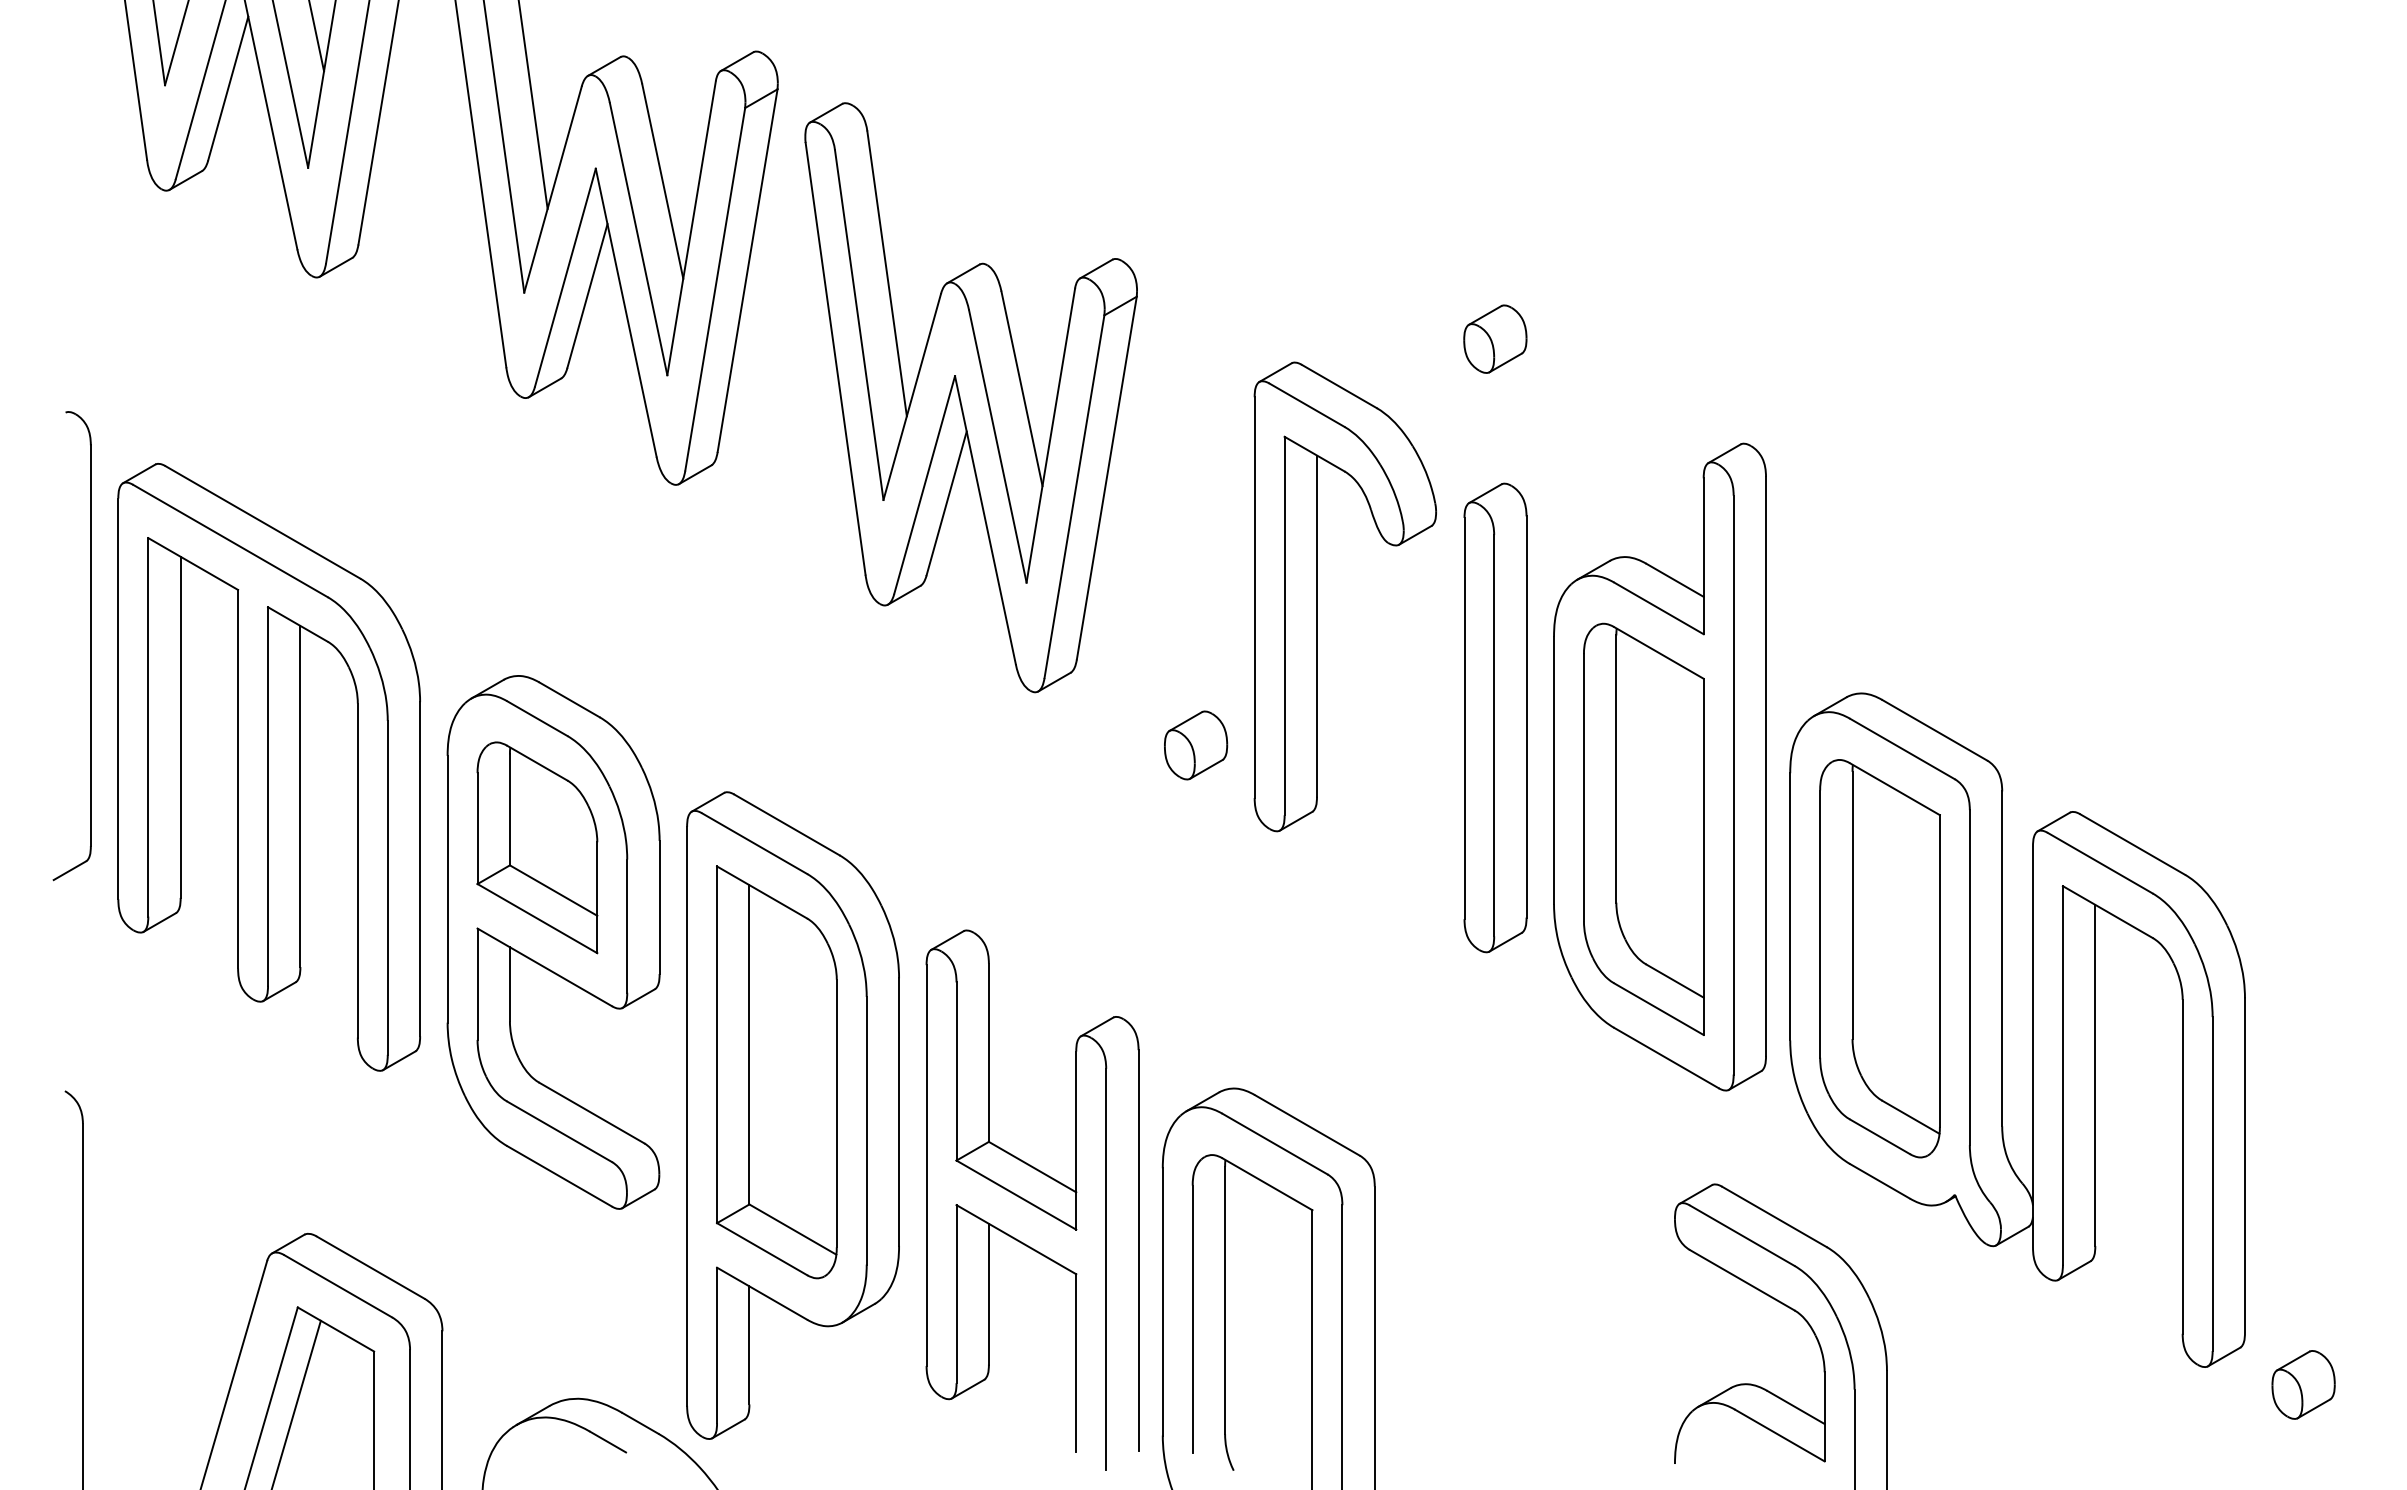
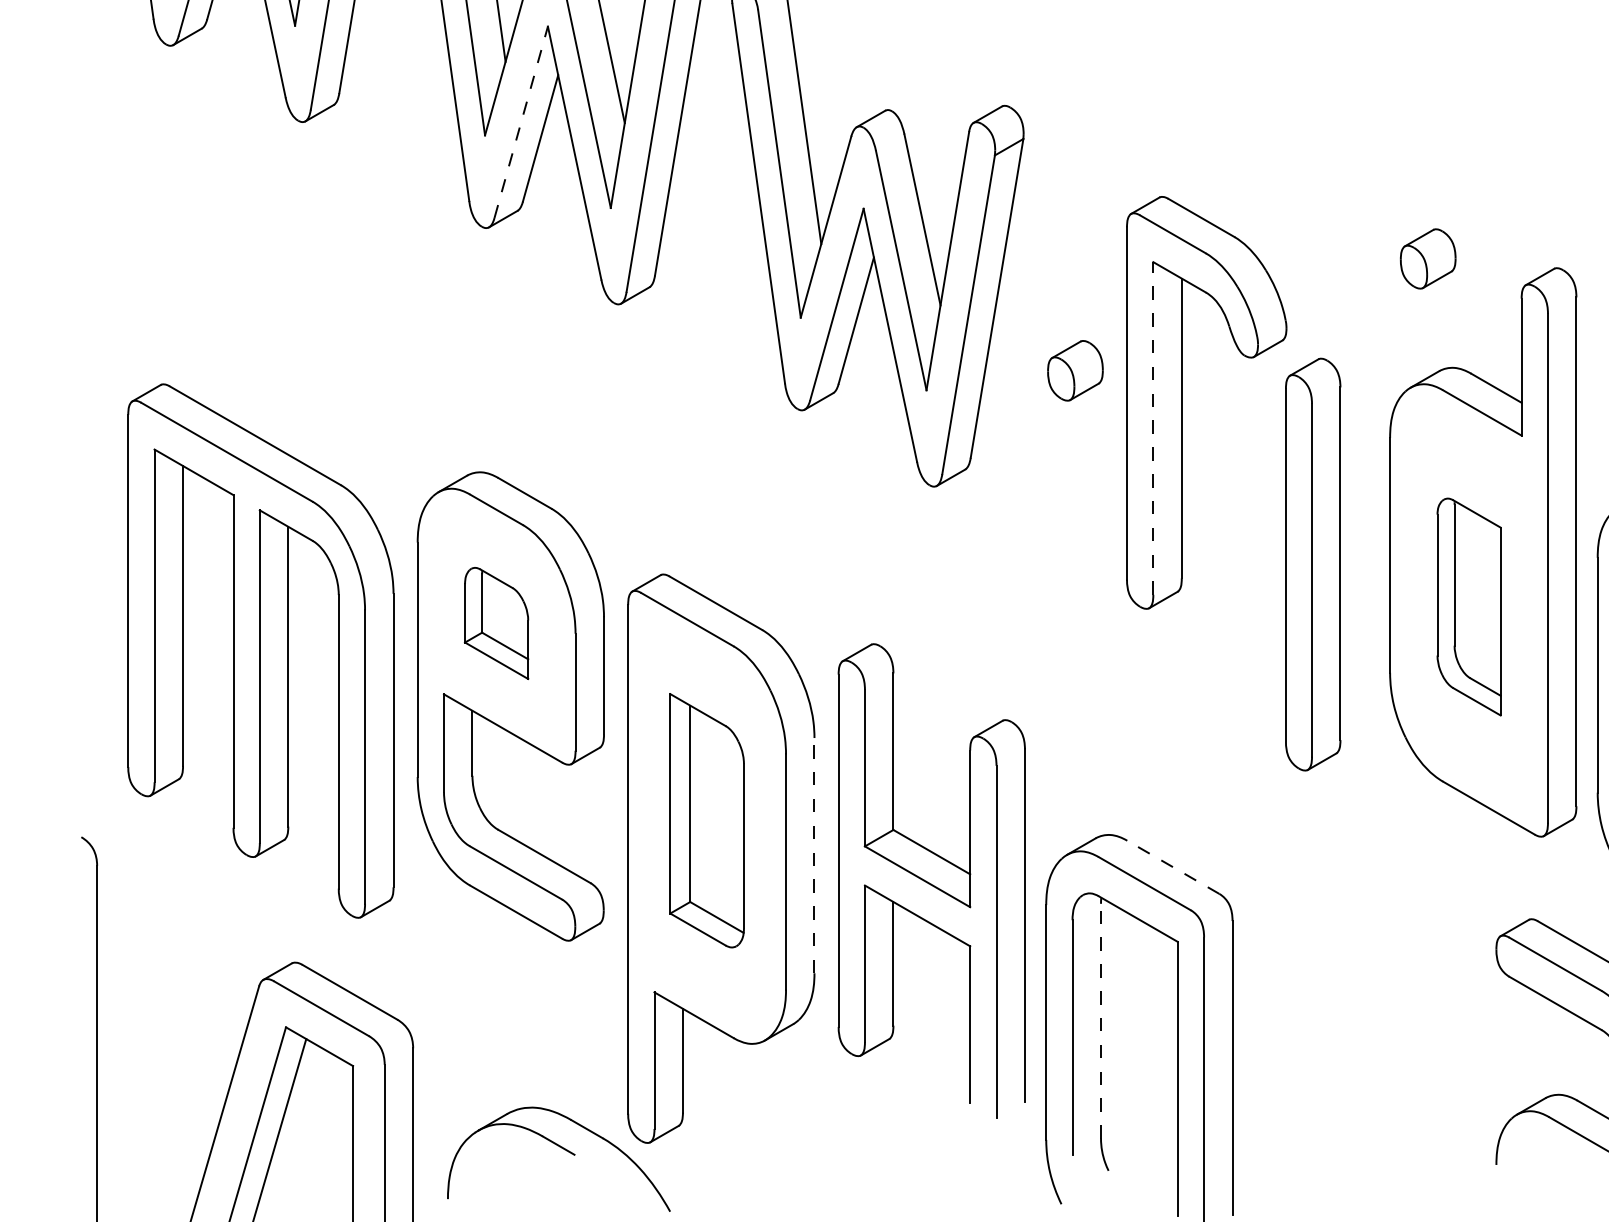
line: (565, 277) -> (521, 122), solid -> dashed
part: (1495, 338) -> (1428, 258), moved
line: (1284, 625) -> (1153, 427), solid -> dashed
part: (90, 646) -> (103, 446), removed
part: (1495, 717) -> (1313, 564), moved
part: (1196, 745) -> (1075, 370), moved
part: (268, 767) -> (260, 651), moved
part: (1643, 828) -> (1468, 606), size x0.6
part: (537, 847) -> (496, 623), size x0.6
part: (776, 1072) -> (706, 820), size x0.7
line: (899, 1112) -> (814, 856), solid -> dashed
line: (1306, 1125) -> (1172, 867), solid -> dashed
part: (1032, 1199) -> (931, 880), moved
line: (1225, 1300) -> (1101, 1021), solid -> dashed

